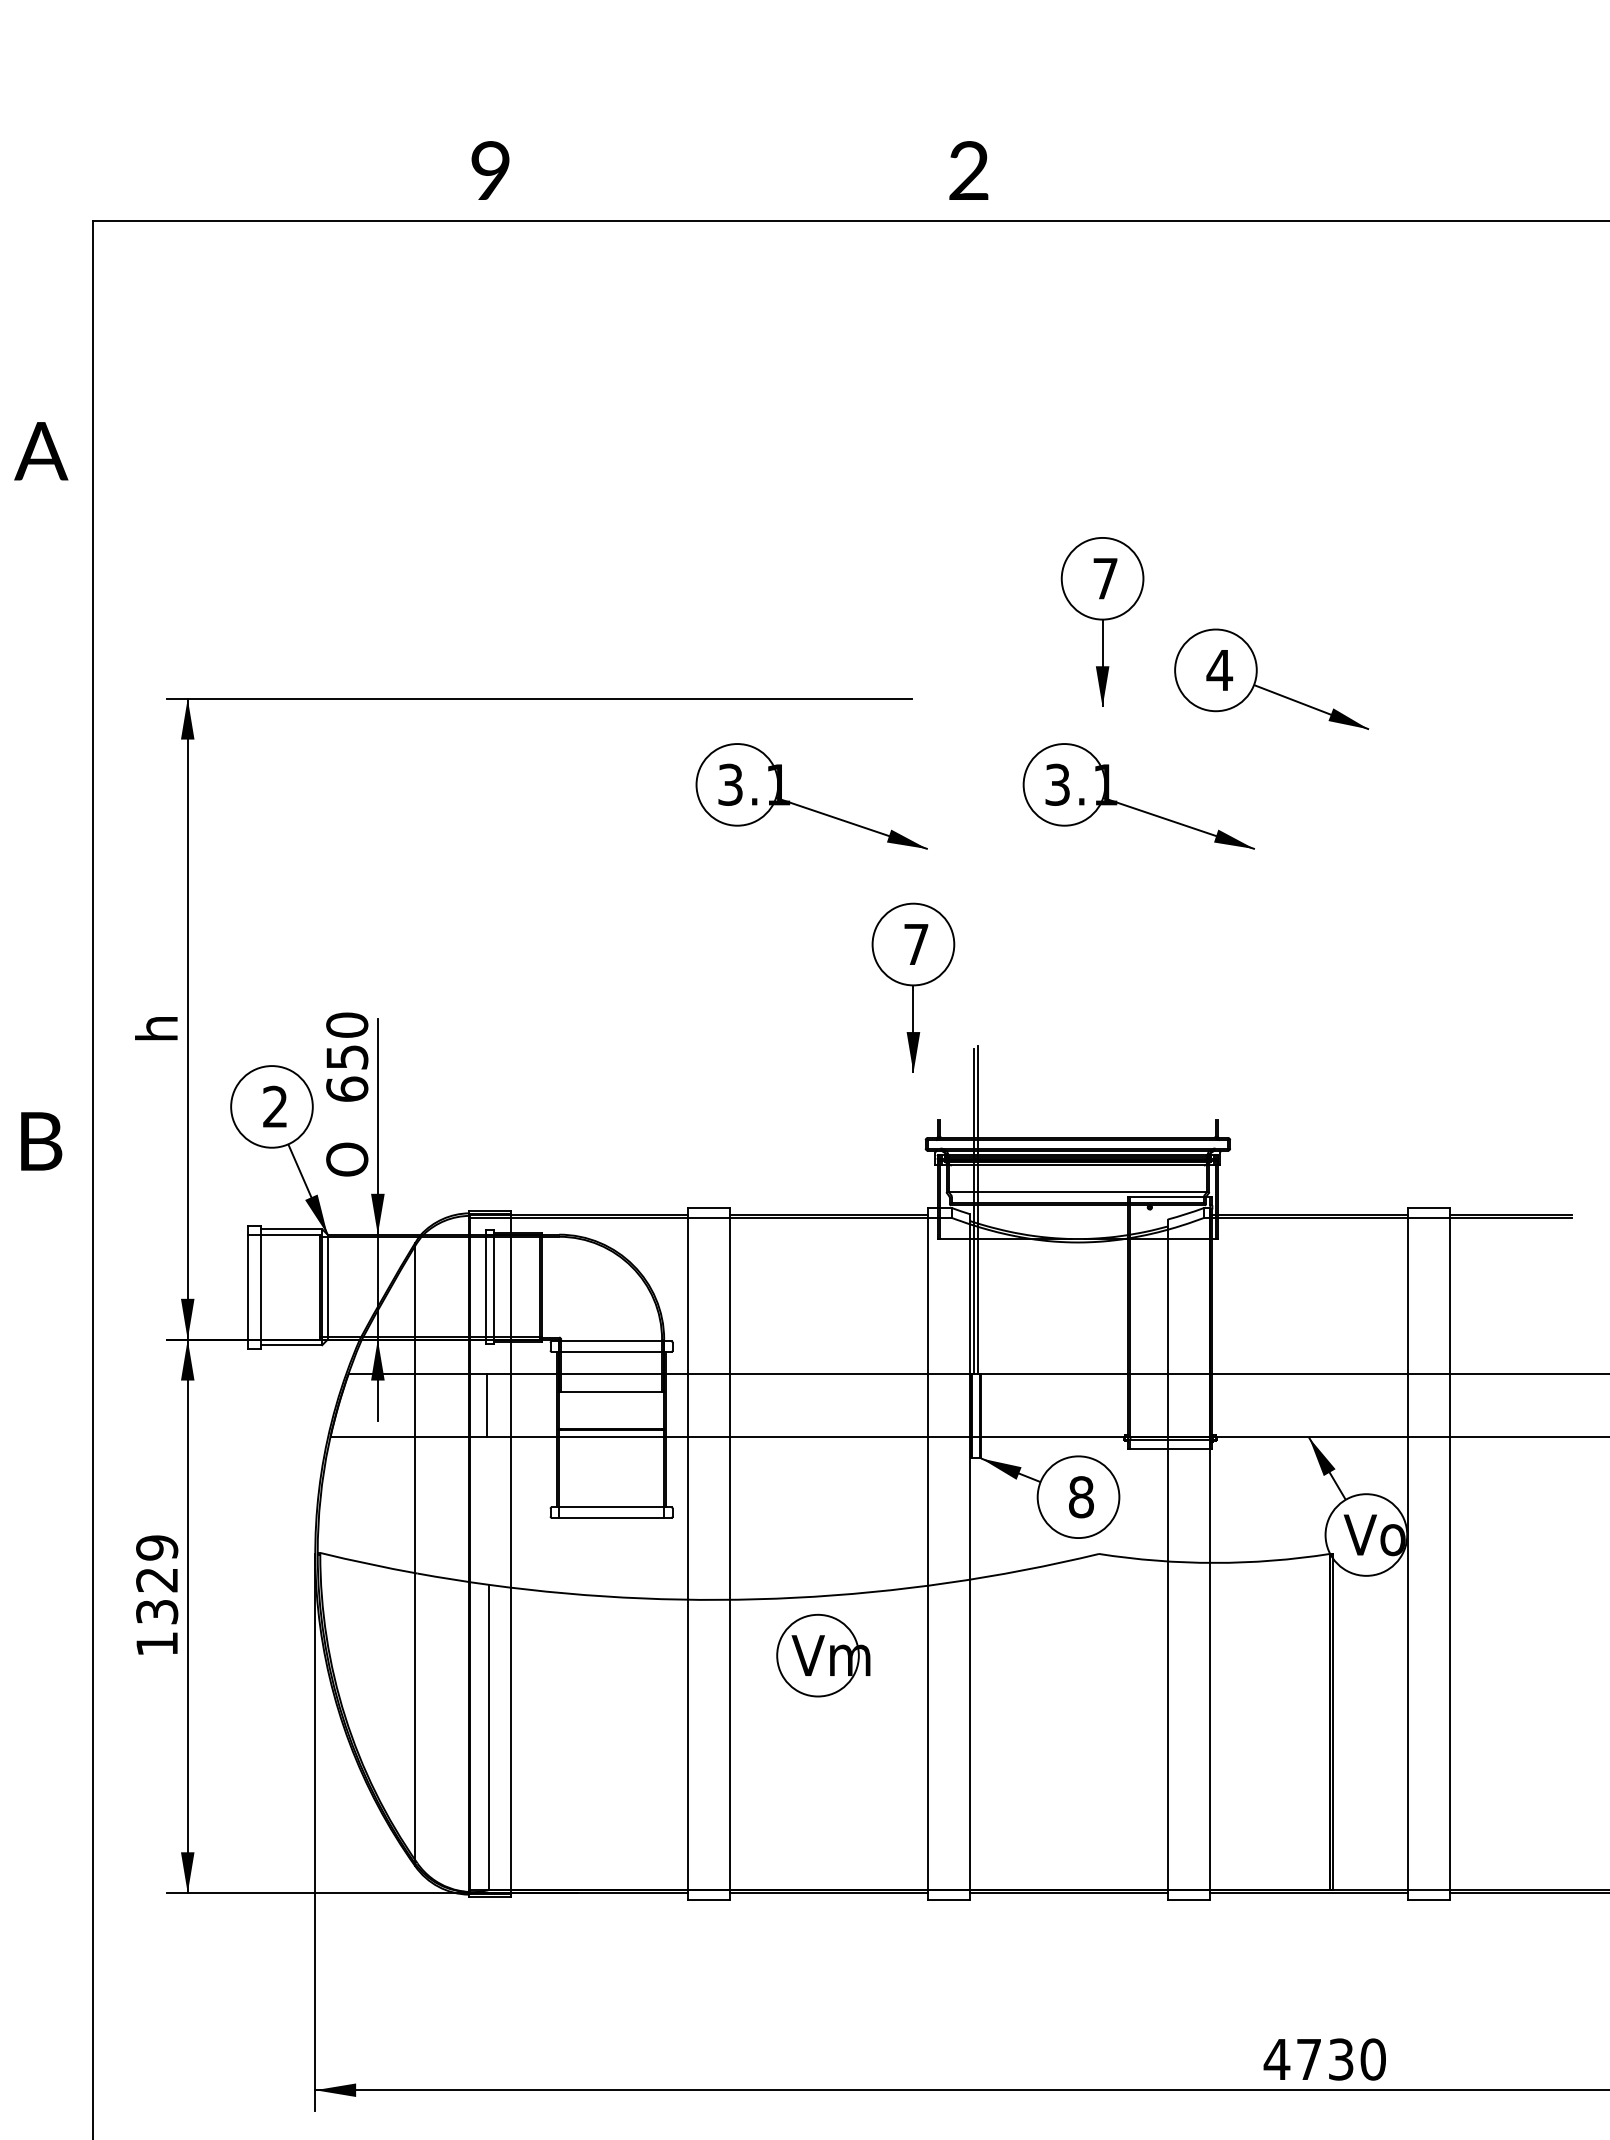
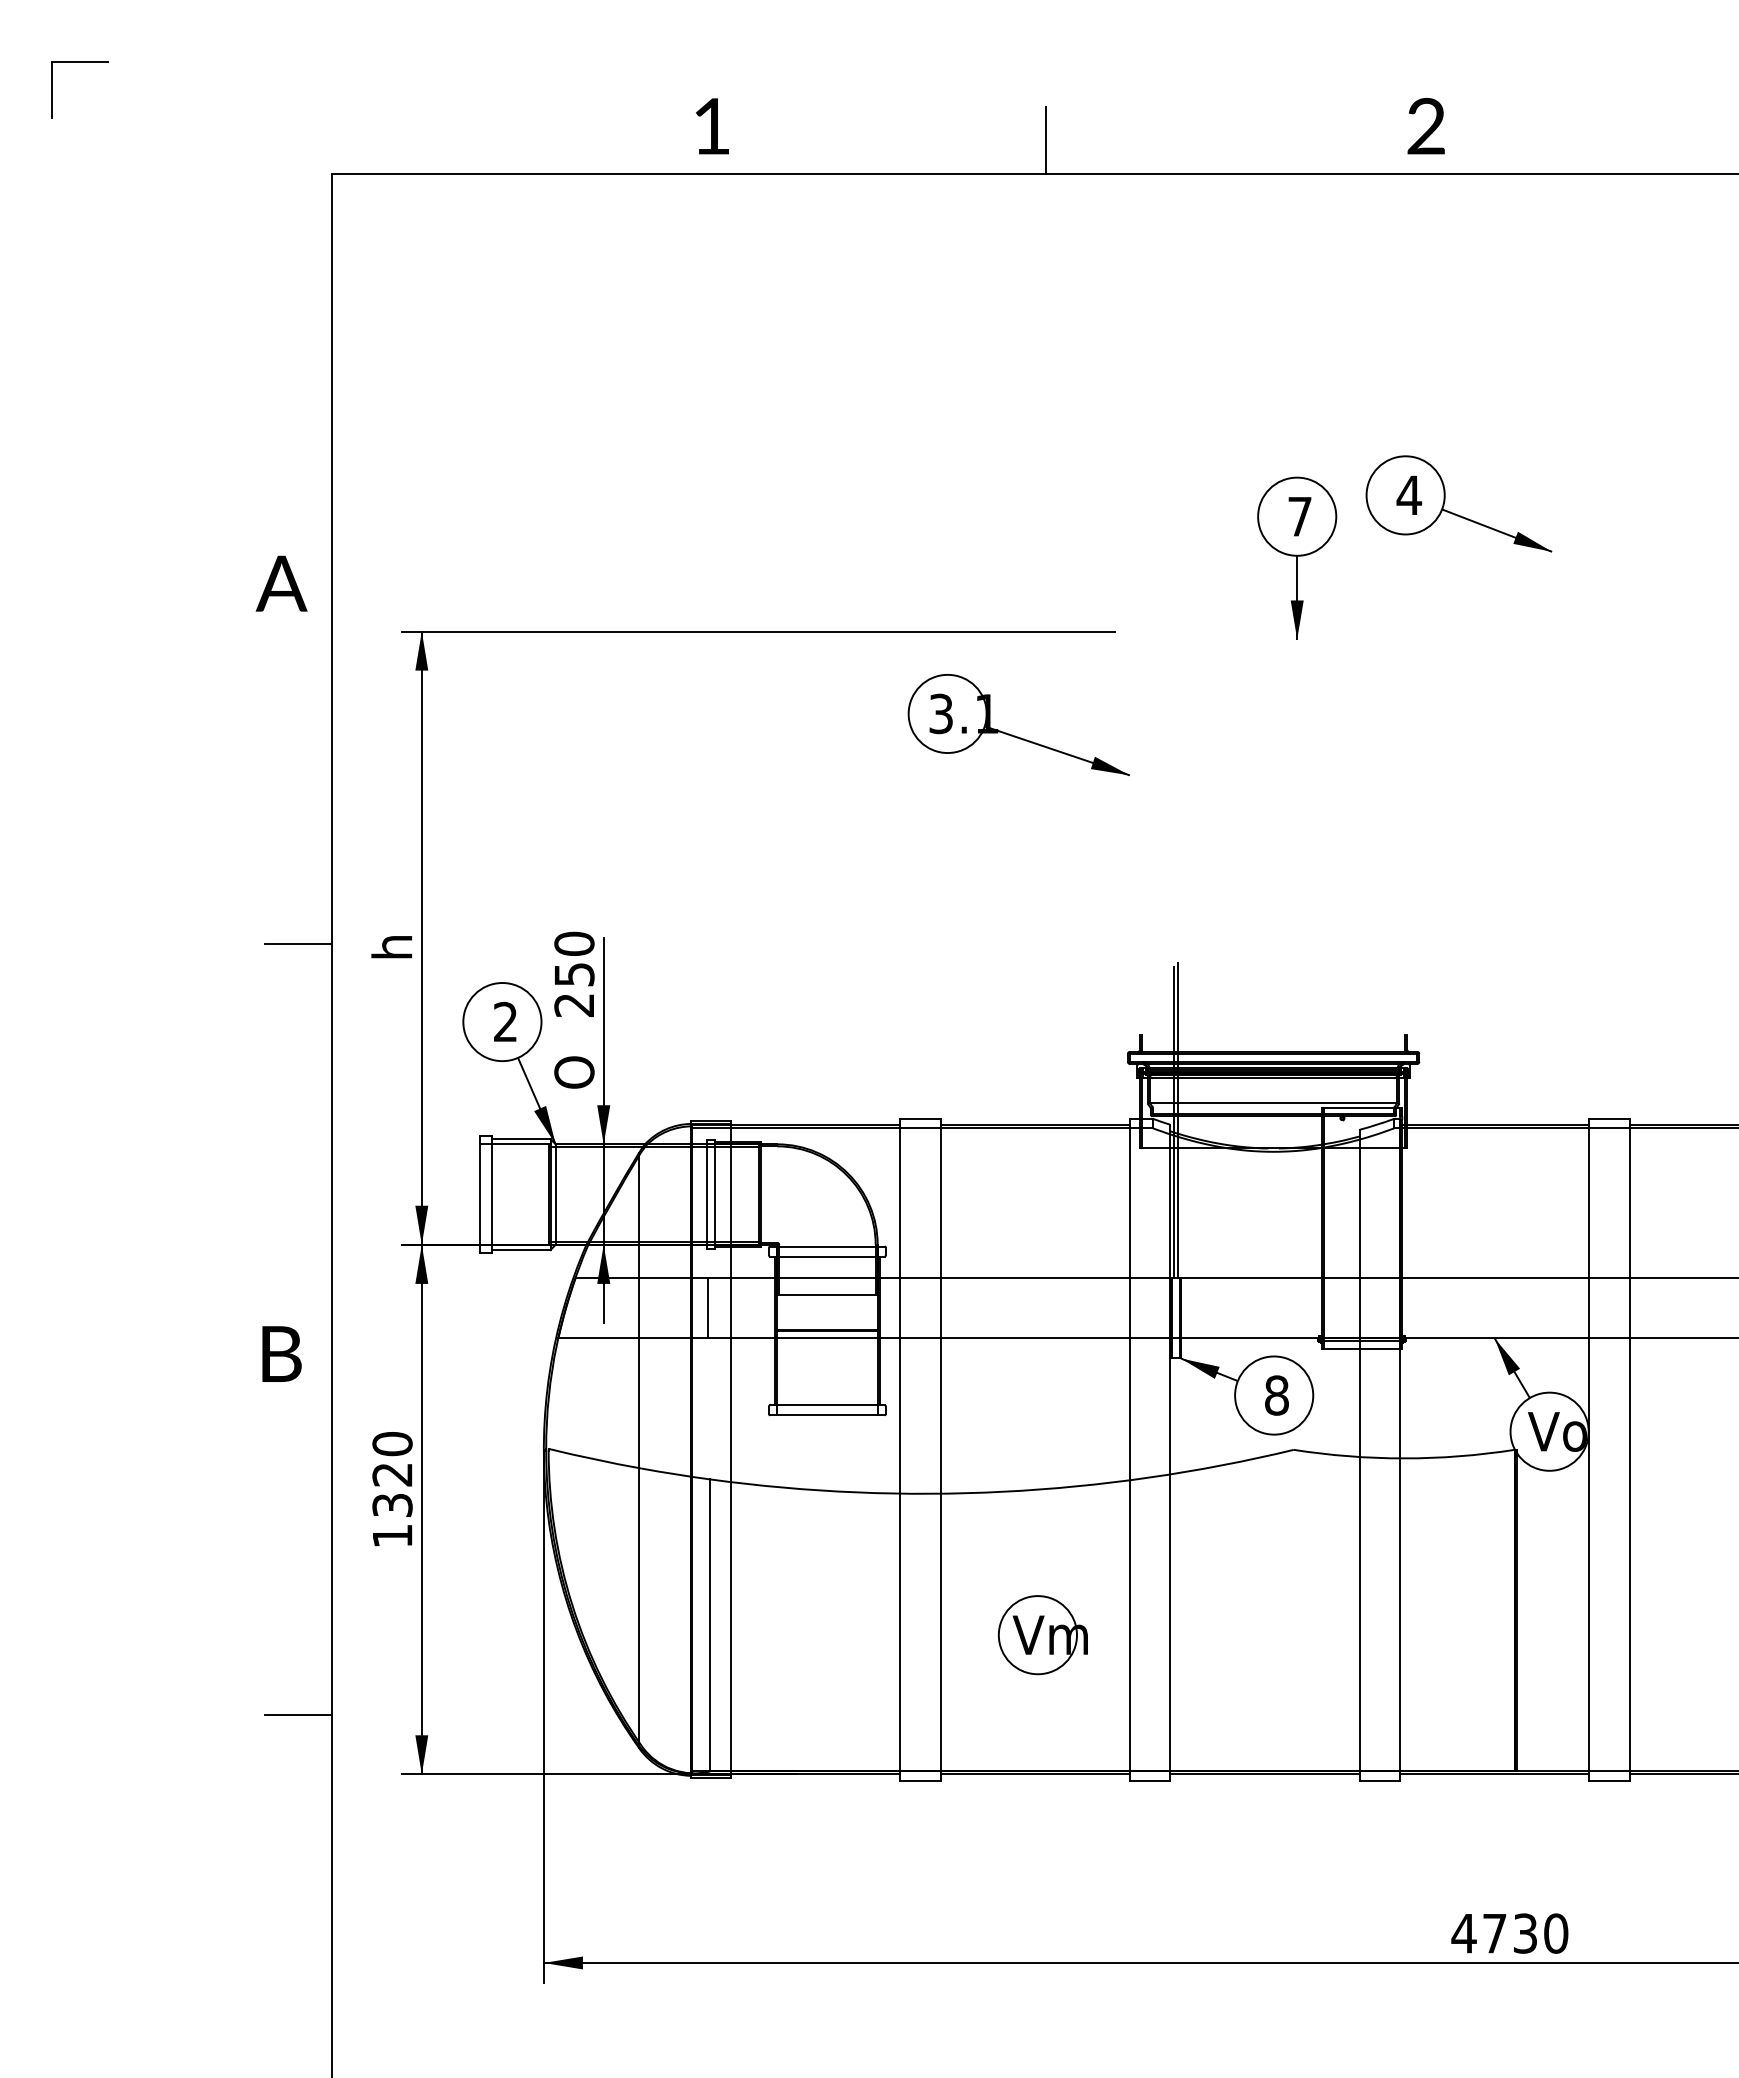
text: (490, 169) -> (711, 125), 9 -> 1
text: (968, 170) -> (1425, 126), moved
line: (840, 185) -> (1046, 140), added
text: (41, 451) -> (281, 583), moved
part: (1265, 688) -> (1453, 512), moved
part: (1135, 807) -> (1328, 735), removed
part: (913, 987) -> (1116, 907), removed
line: (57, 1025) -> (297, 944), added
text: (347, 1089) -> (574, 1005), 650 -> 250
text: (41, 1140) -> (281, 1353), moved
text: (157, 1548) -> (392, 1444), 1329 -> 1320
part: (822, 1656) -> (1042, 1635), moved
line: (57, 1830) -> (297, 1714), added

